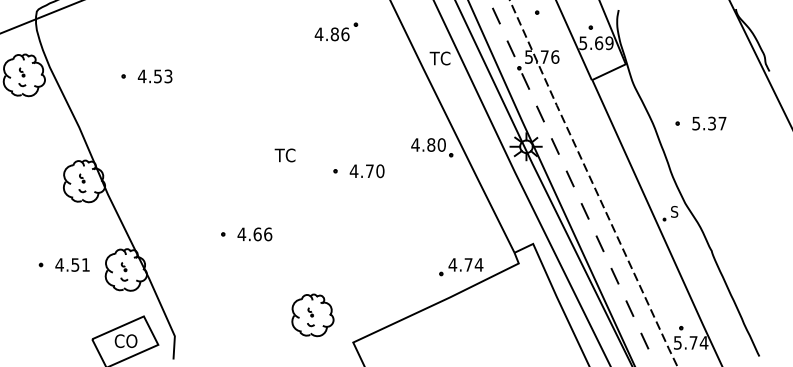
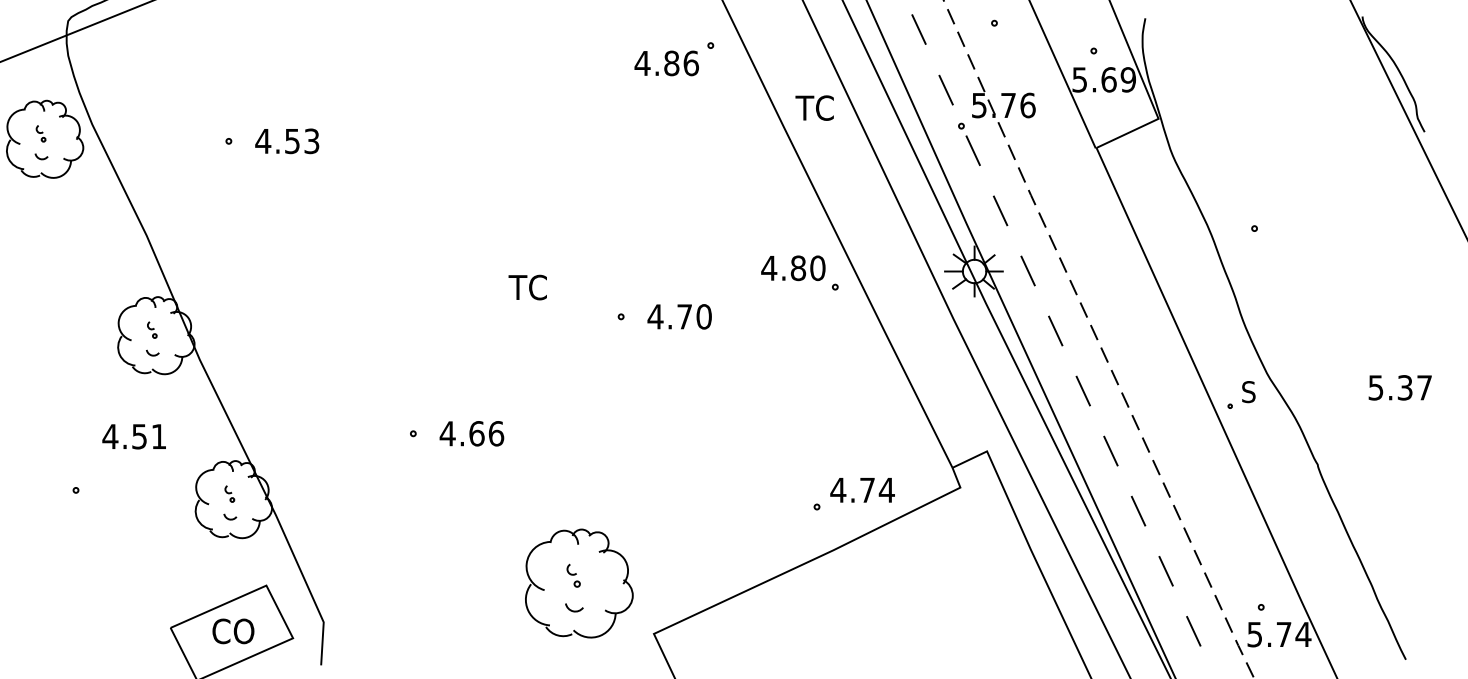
part: (336, 31) -> (674, 58), moved
text: (709, 123) -> (1400, 387), moved
text: (72, 264) -> (134, 435), moved
part: (312, 315) -> (578, 583), size x1.4

